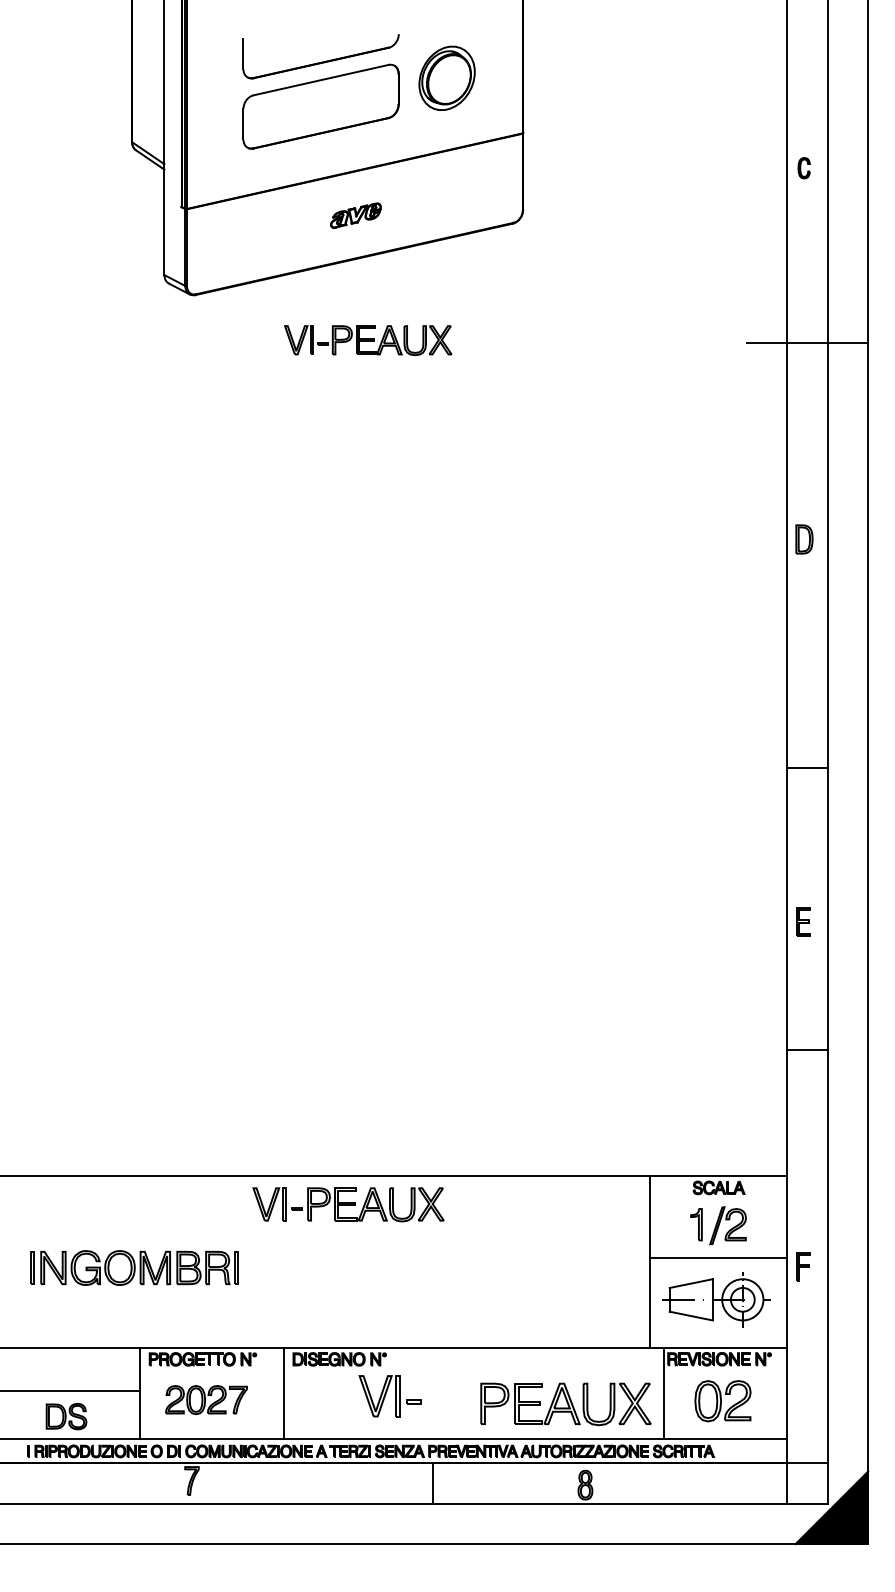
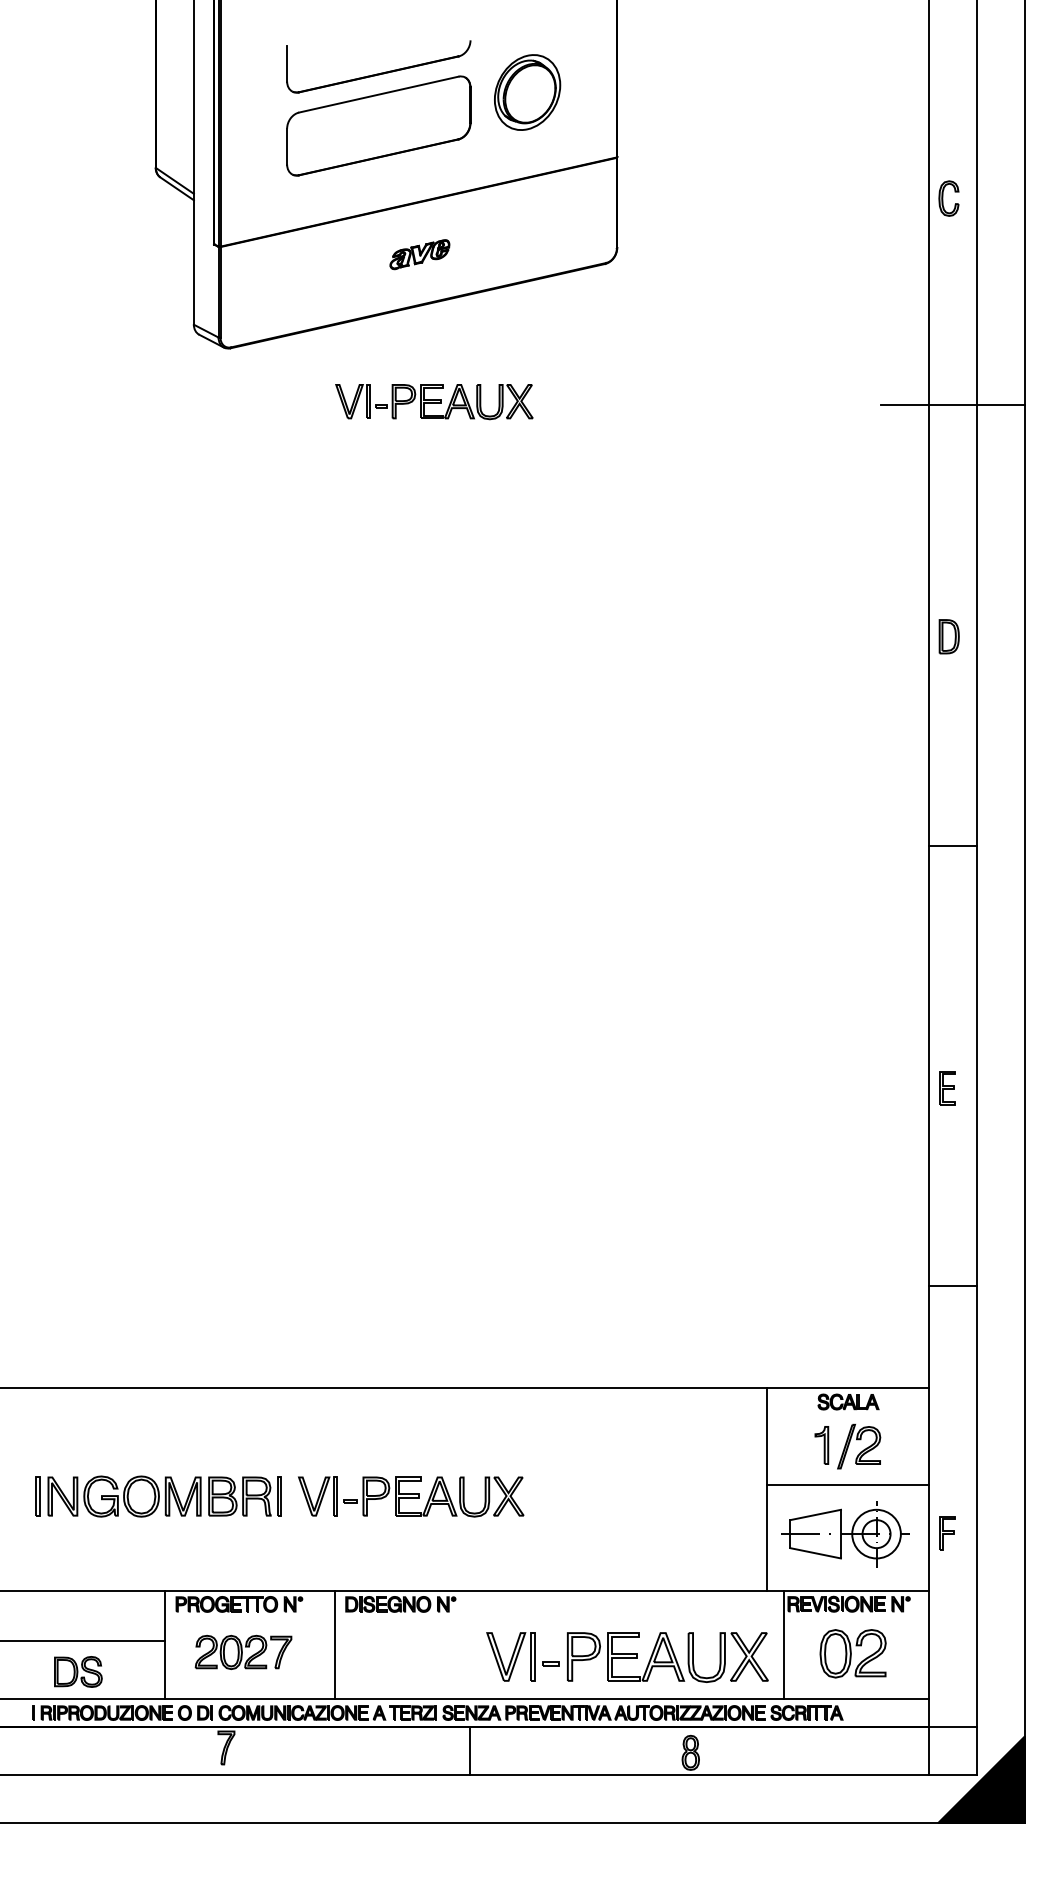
part: (803, 168) -> (948, 198), size x1.43
line: (807, 768) -> (952, 845), moved
line: (807, 1050) -> (952, 1286), moved
part: (348, 1204) -> (411, 1496), moved
part: (802, 1267) -> (947, 1533), moved
part: (389, 1395) -> (522, 1656), moved
line: (432, 1483) -> (469, 1750), moved

